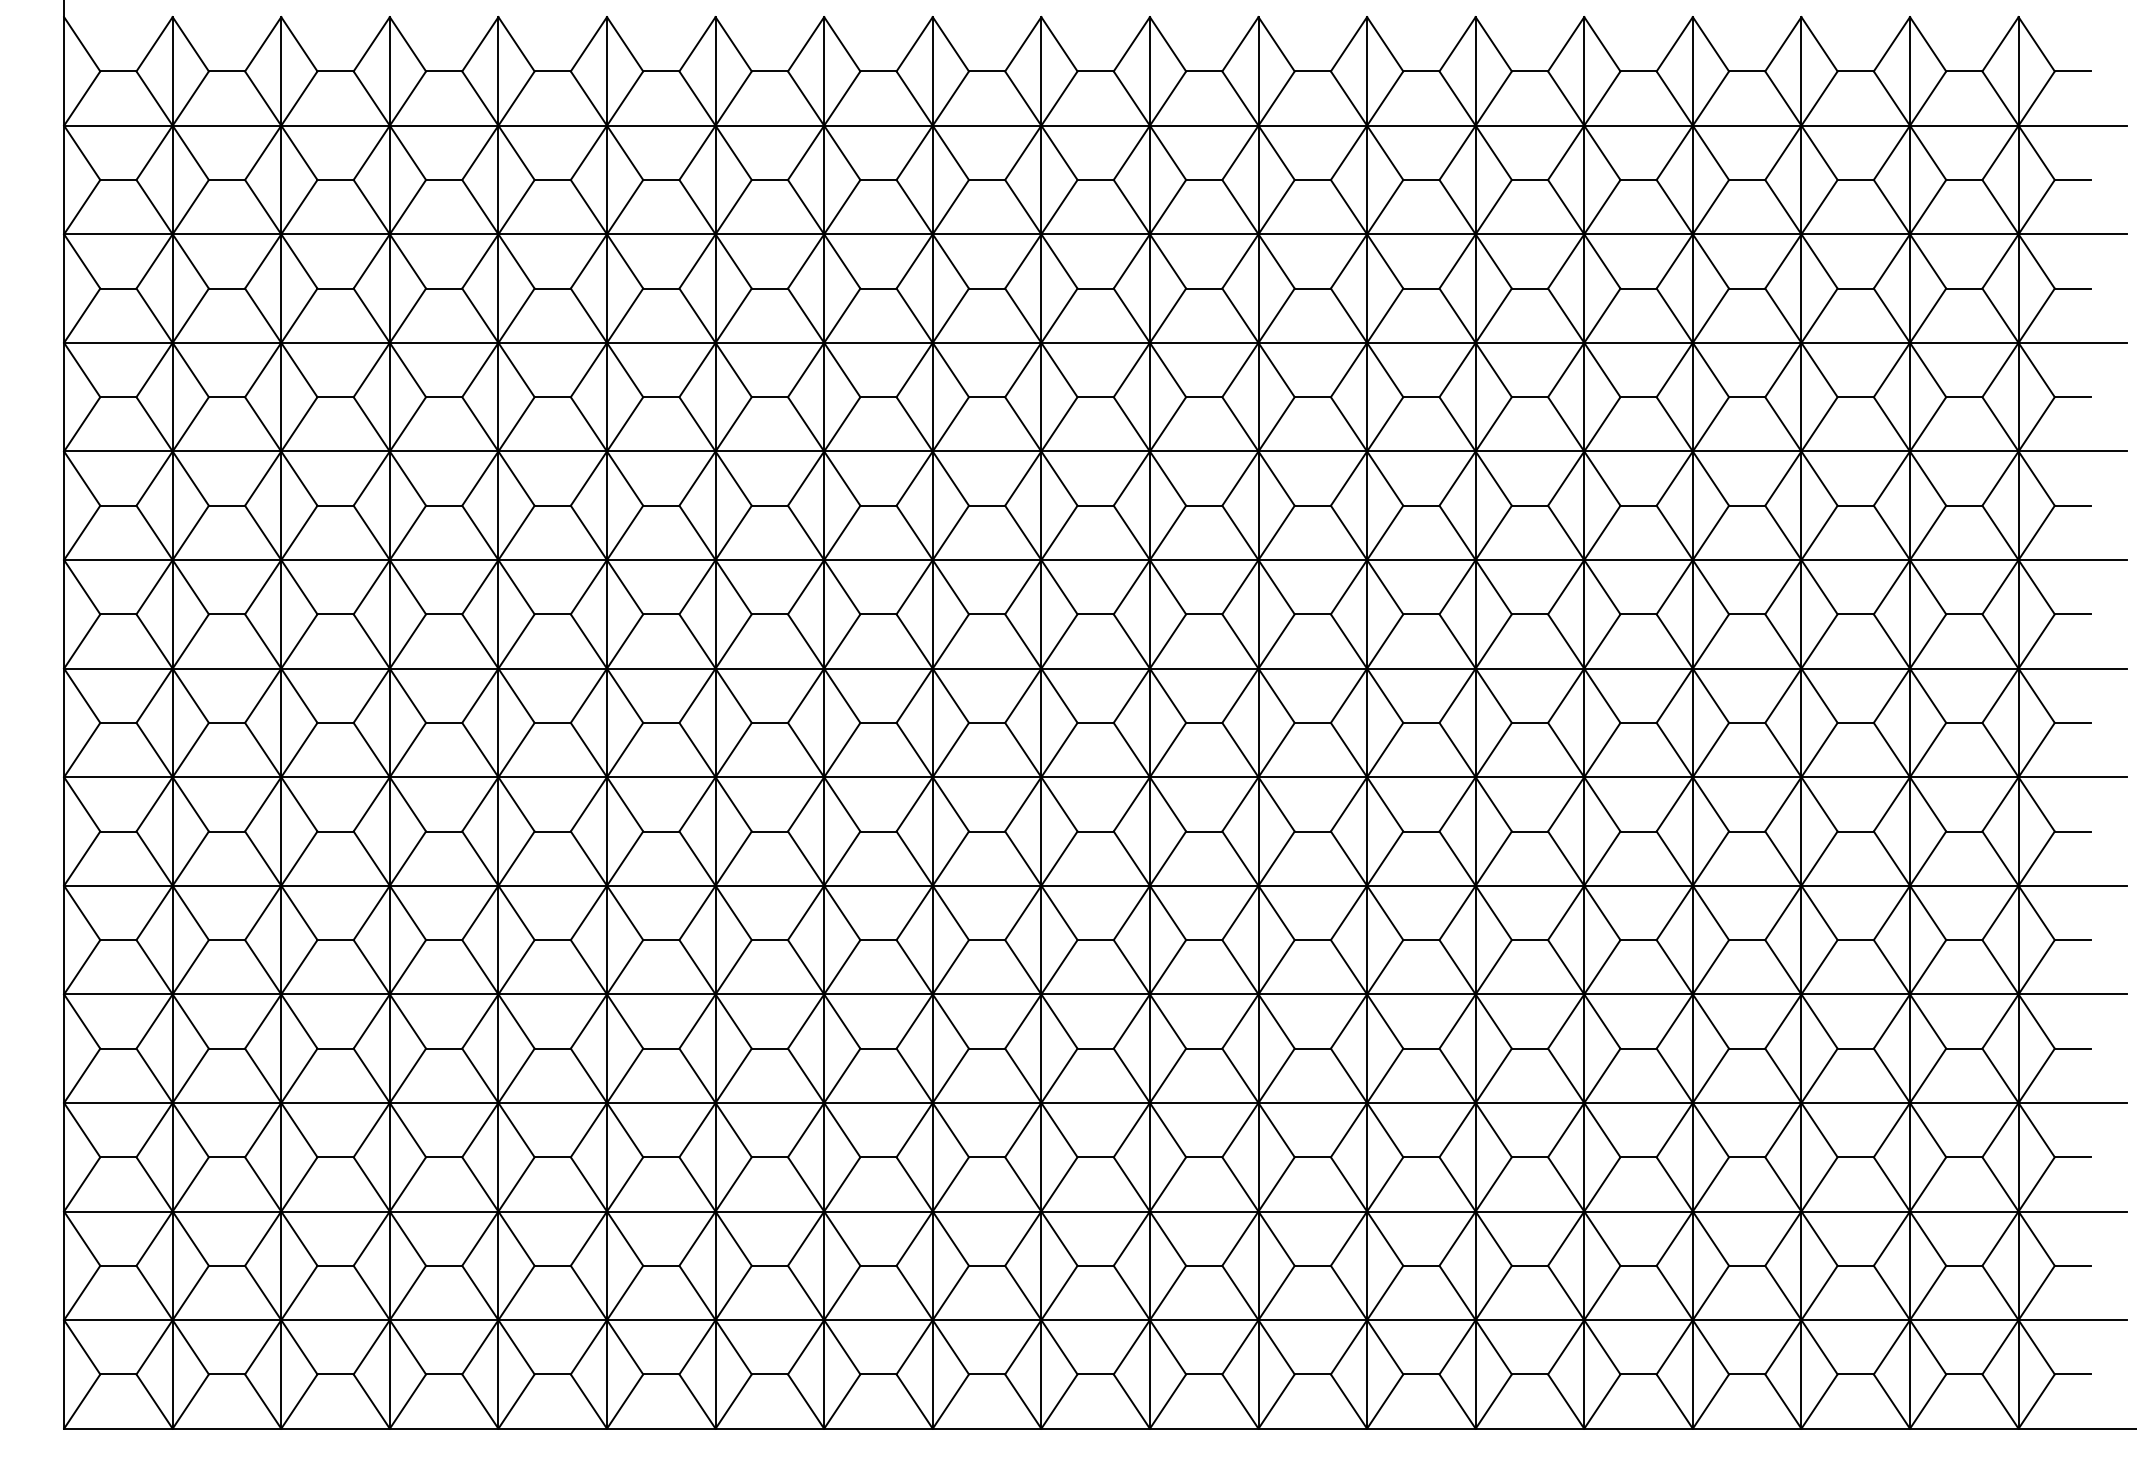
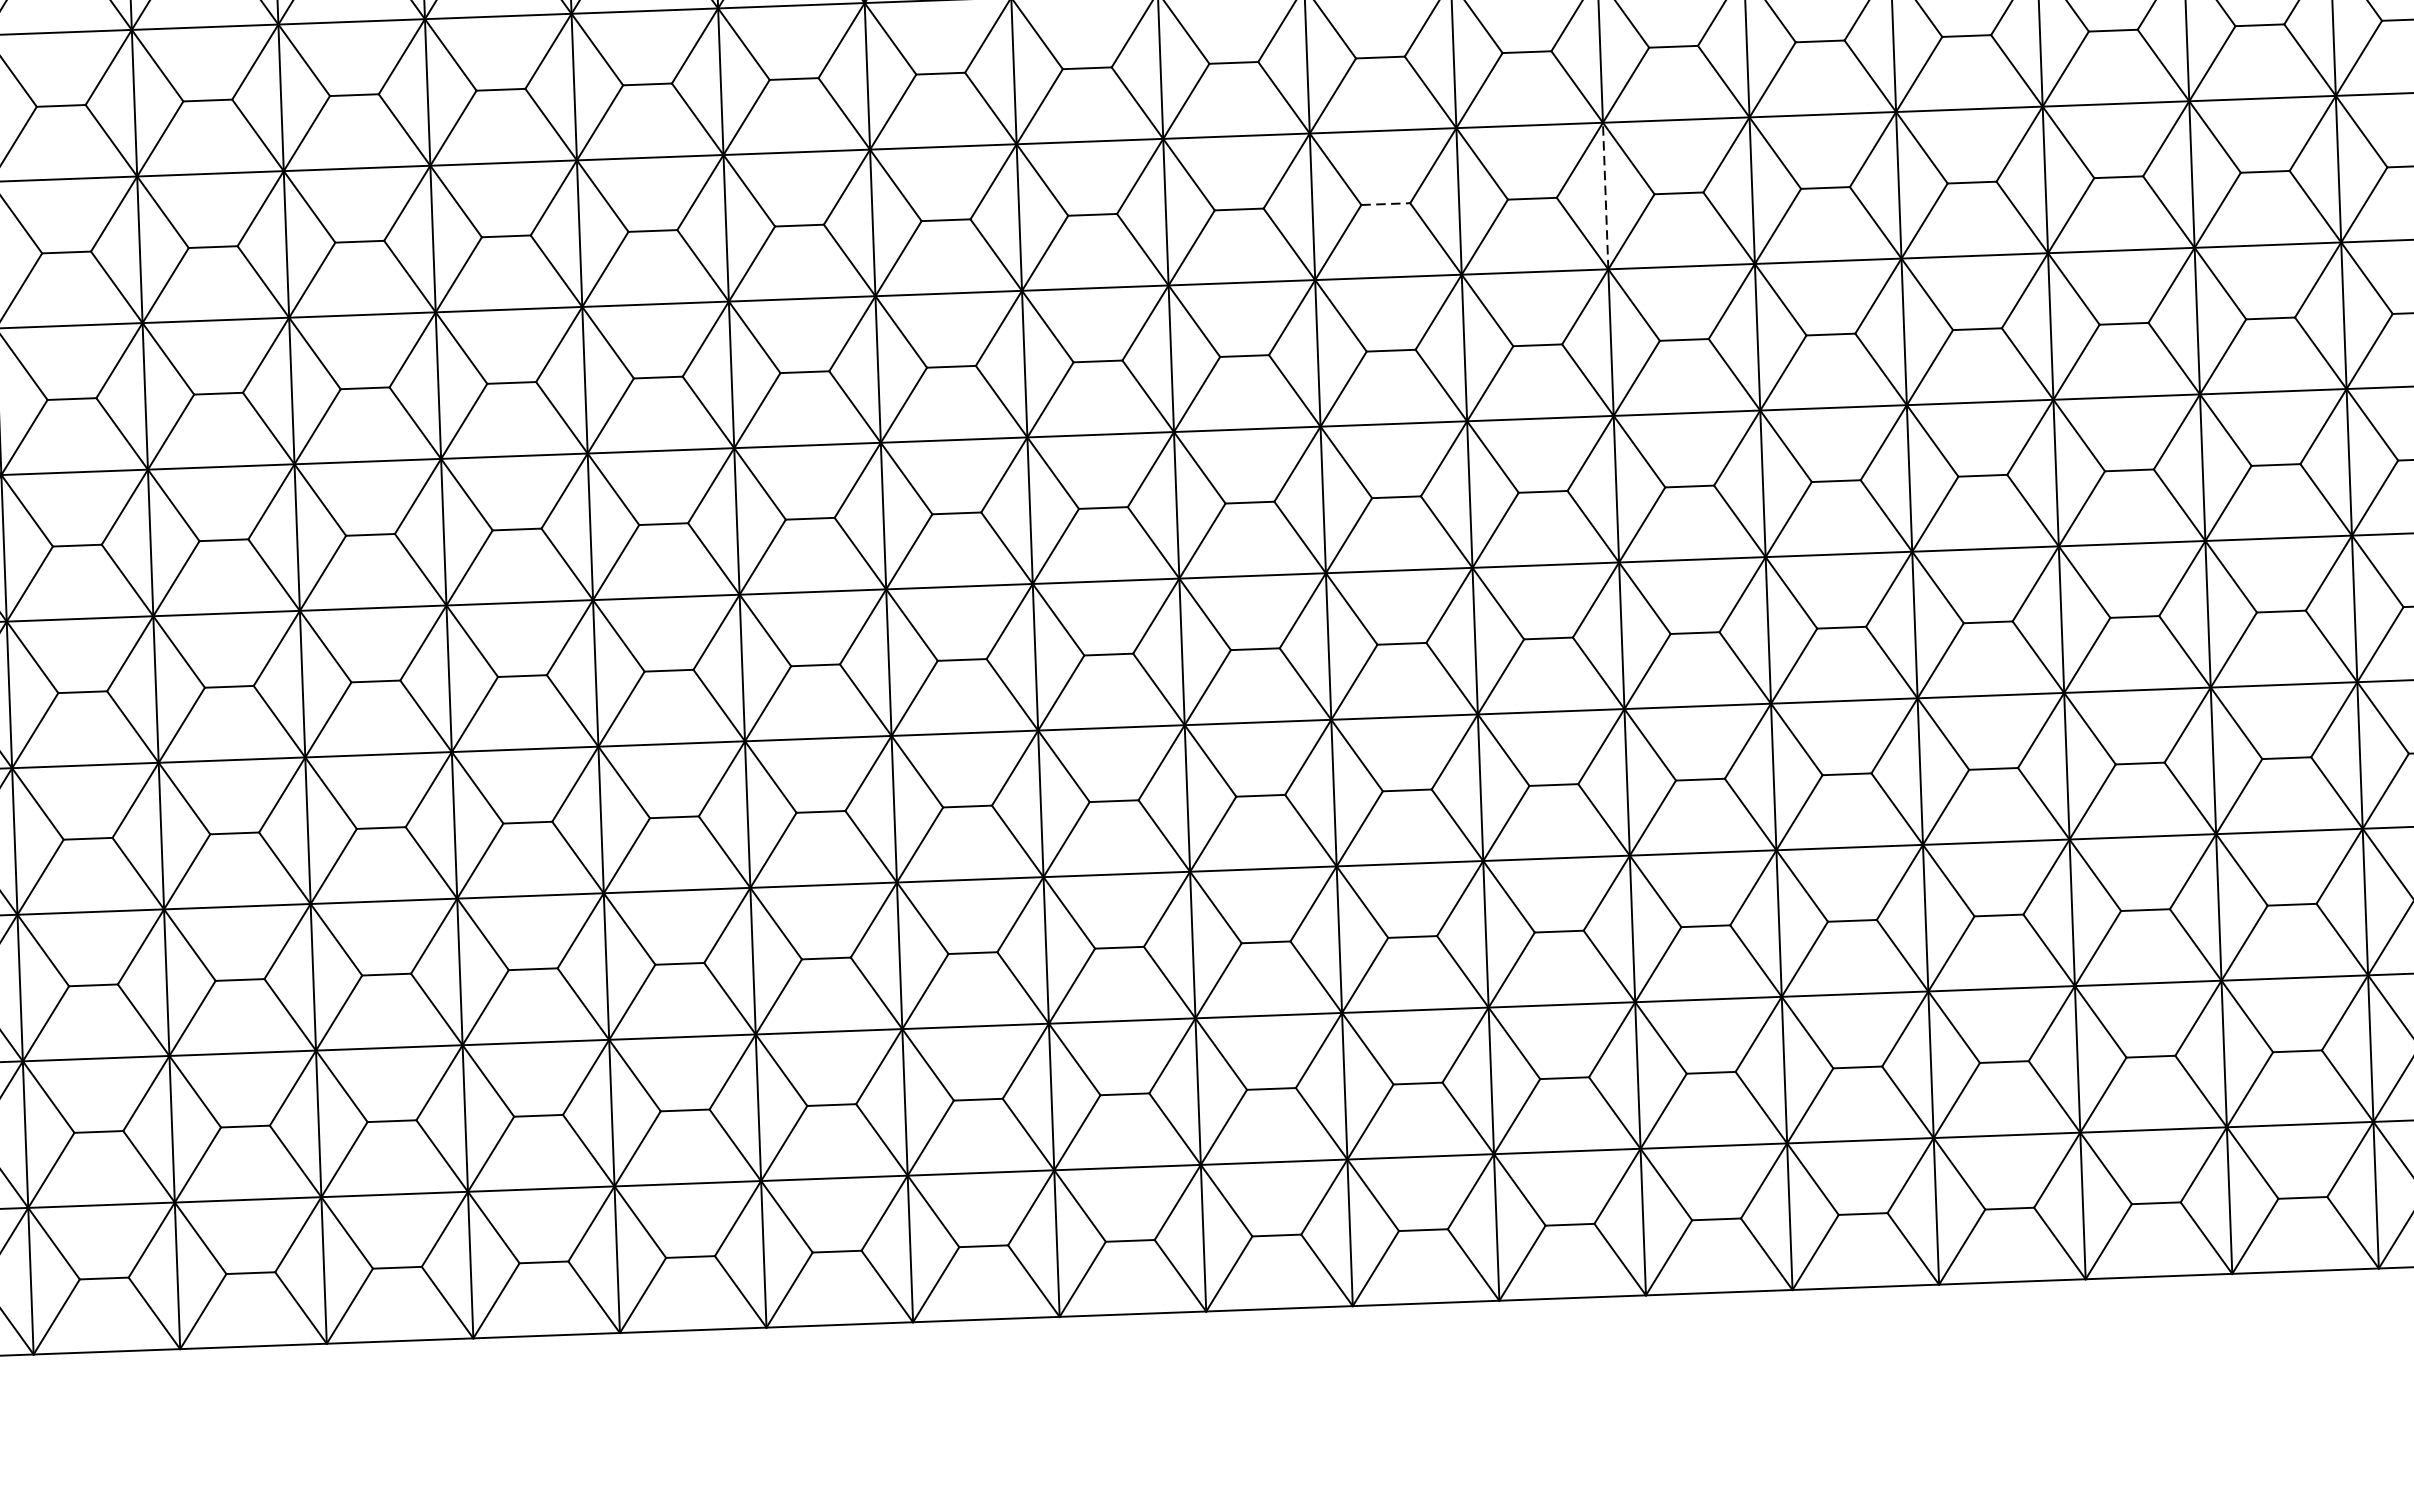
line: (1367, 613) -> (1606, 194), solid -> dashed
line: (1204, 614) -> (1386, 204), solid -> dashed

